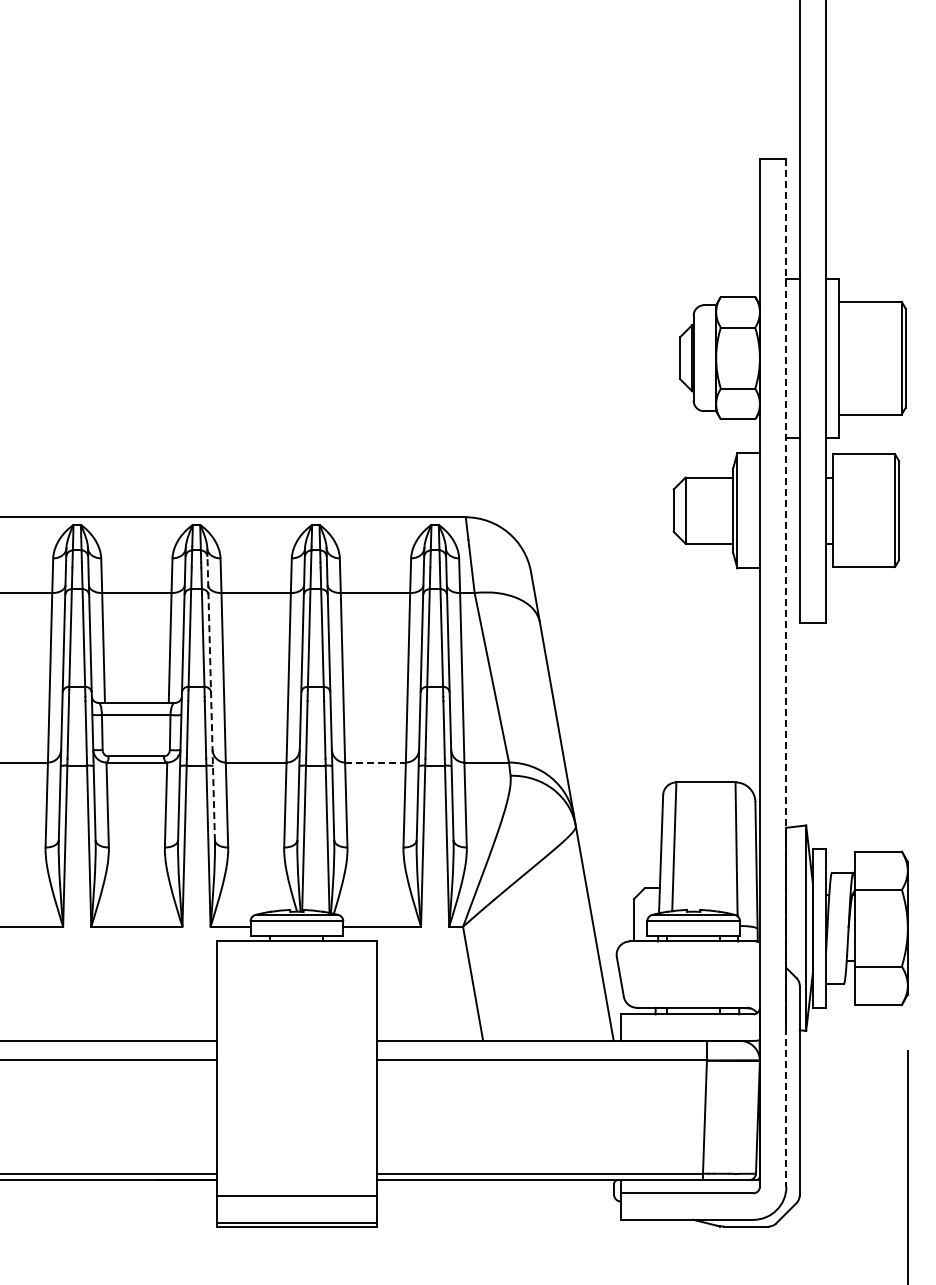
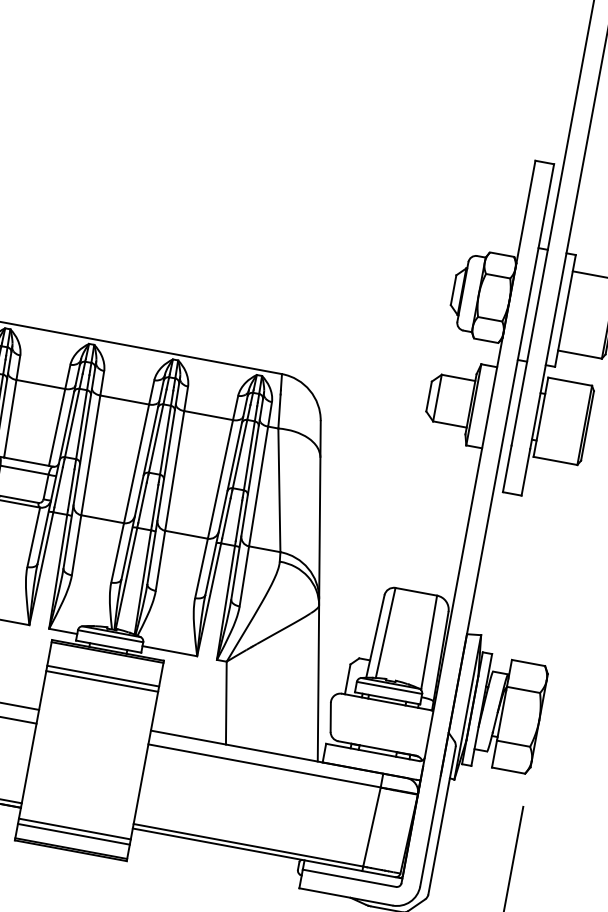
line: (786, 673) -> (487, 525), dashed -> solid
line: (211, 694) -> (80, 465), dashed -> solid
line: (375, 762) -> (186, 534), dashed -> solid
line: (296, 944) -> (107, 652), added
line: (296, 978) -> (102, 676), added
line: (296, 985) -> (101, 681), added
line: (296, 1203) -> (73, 834), added

